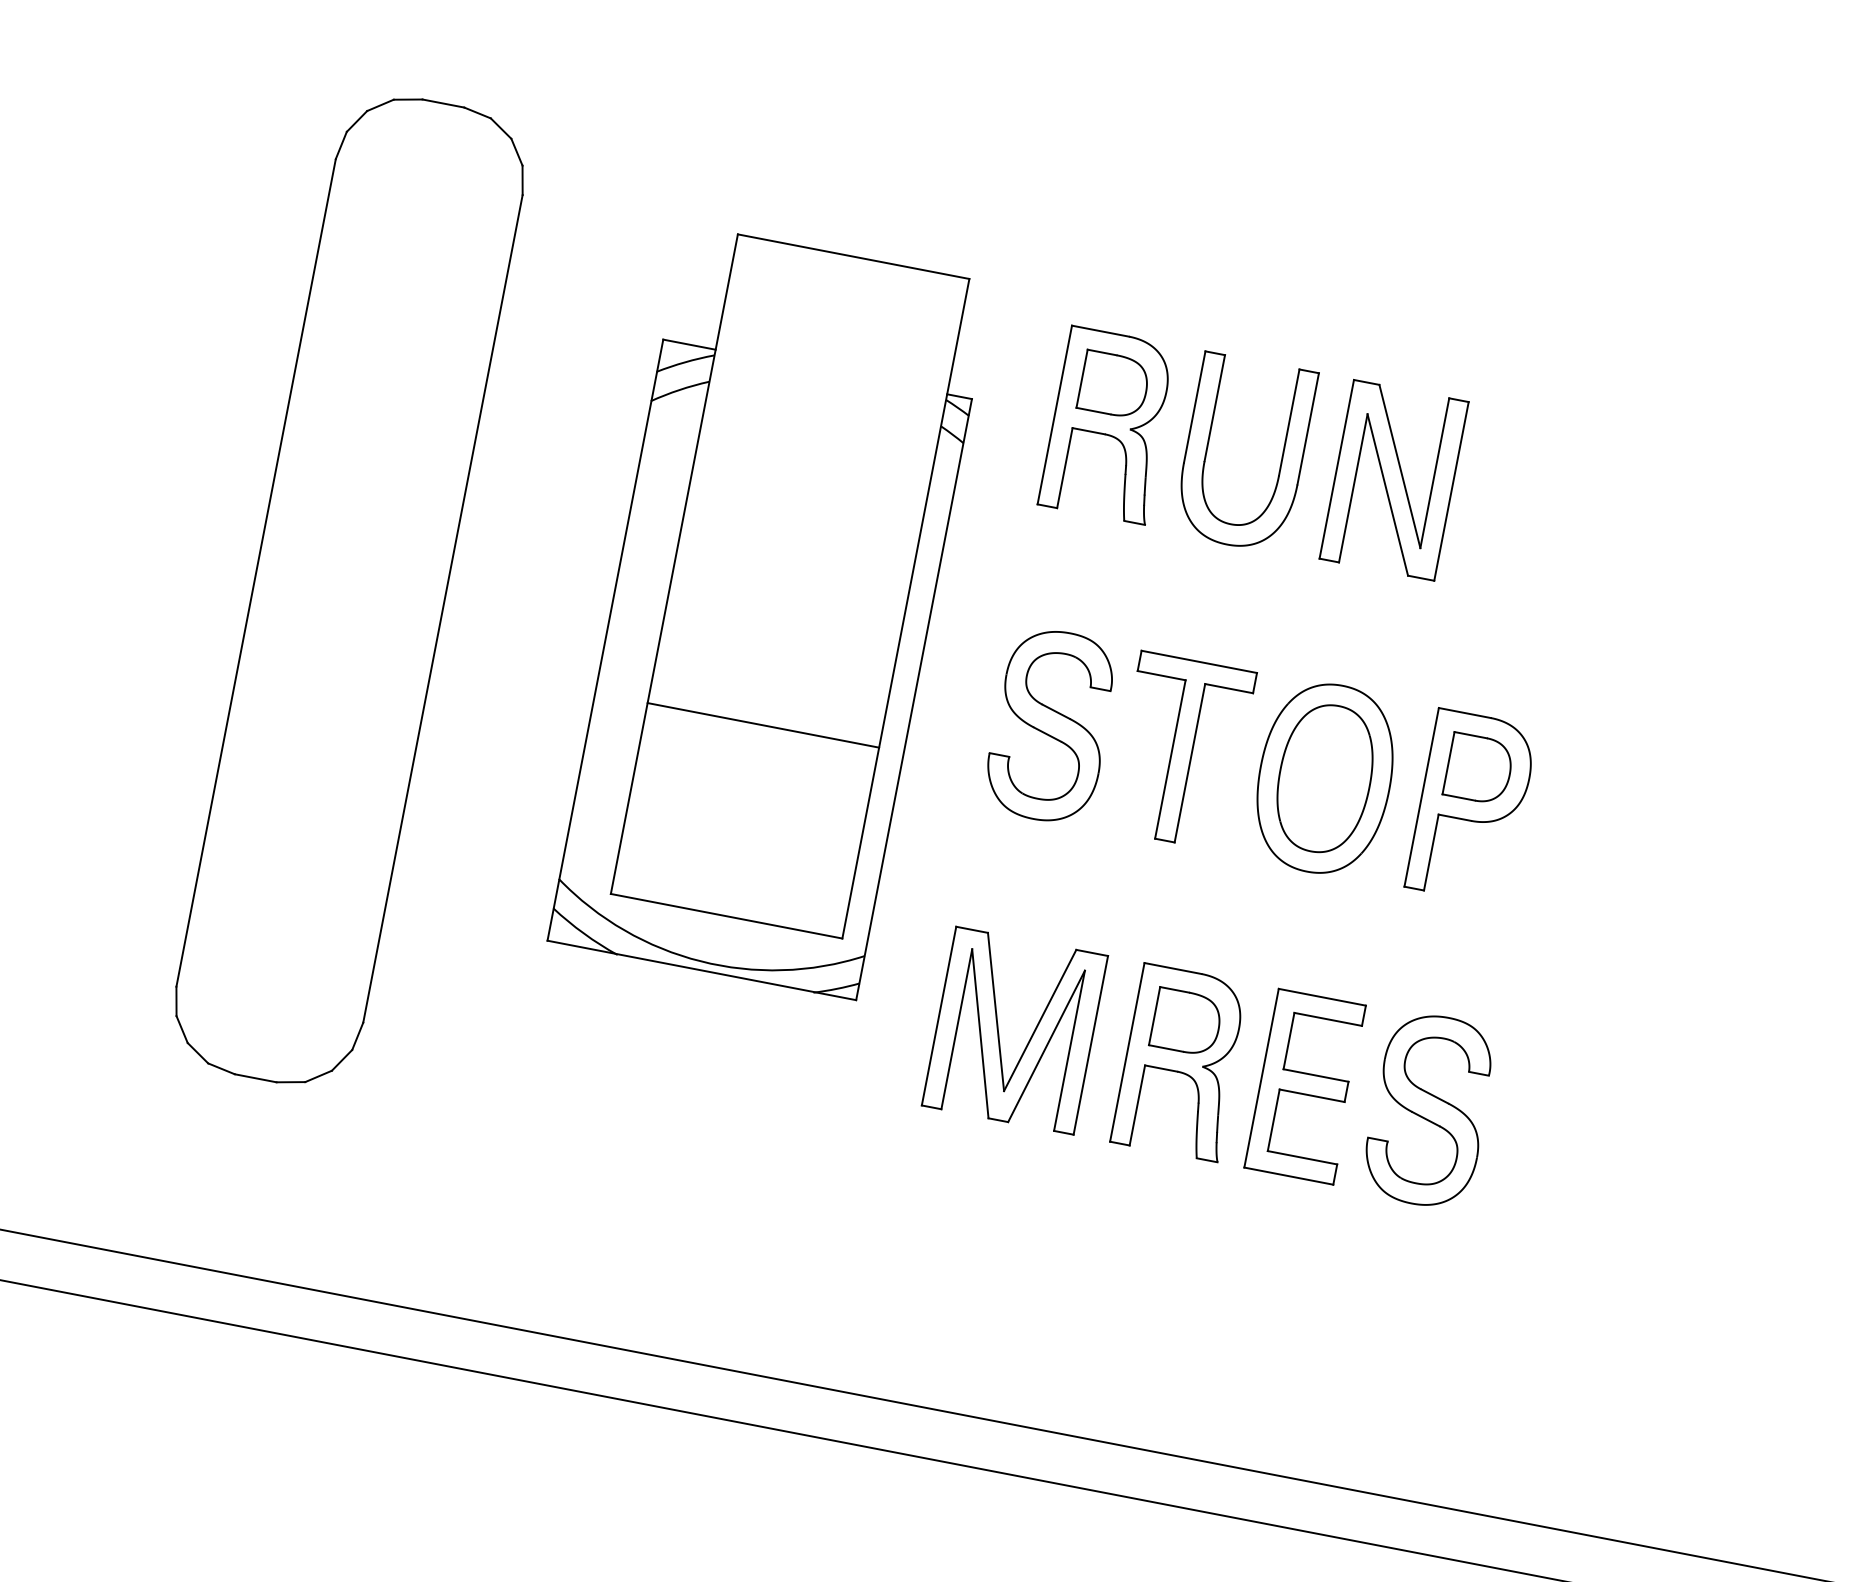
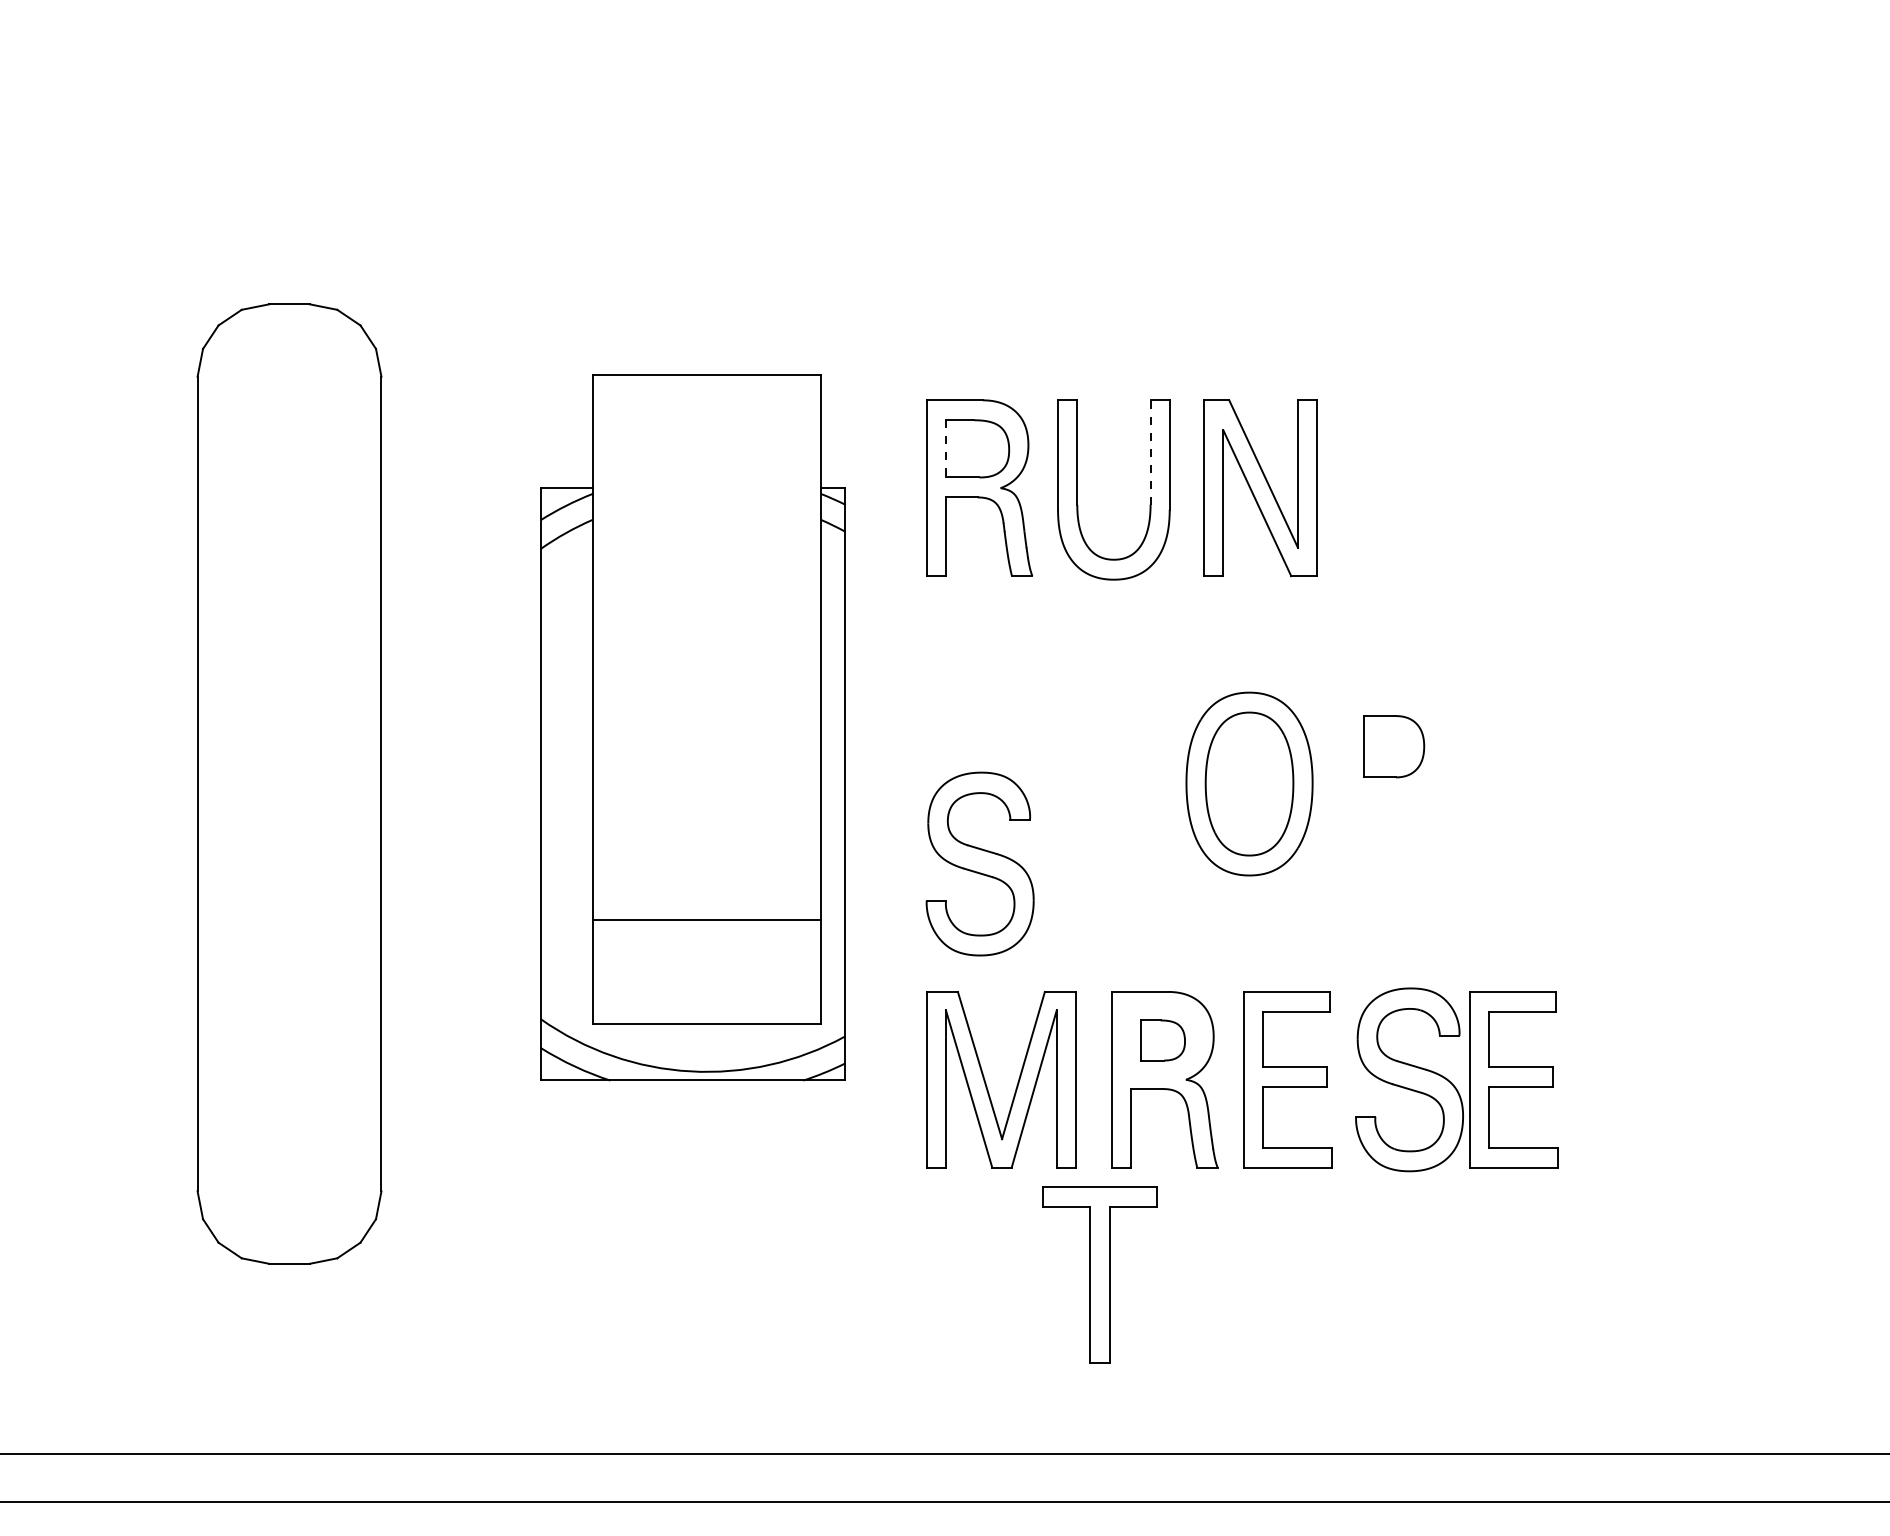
line: (1081, 378) -> (945, 448), solid -> dashed
line: (1289, 422) -> (1150, 452), solid -> dashed
line: (762, 725) -> (706, 920), moved
part: (1050, 725) -> (979, 863), moved
part: (1181, 750) -> (1099, 1274), moved
part: (1472, 806) -> (1394, 783), removed
part: (1186, 1022) -> (1162, 1040), size x0.7
part: (1535, 1130) -> (1513, 1079), added

